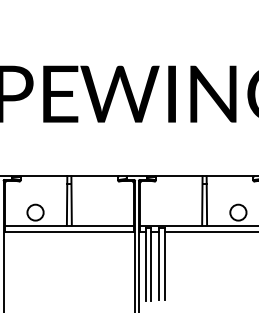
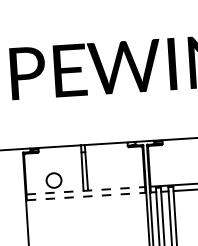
line: (69, 225) -> (85, 190), solid -> dashed
line: (69, 232) -> (86, 196), solid -> dashed

